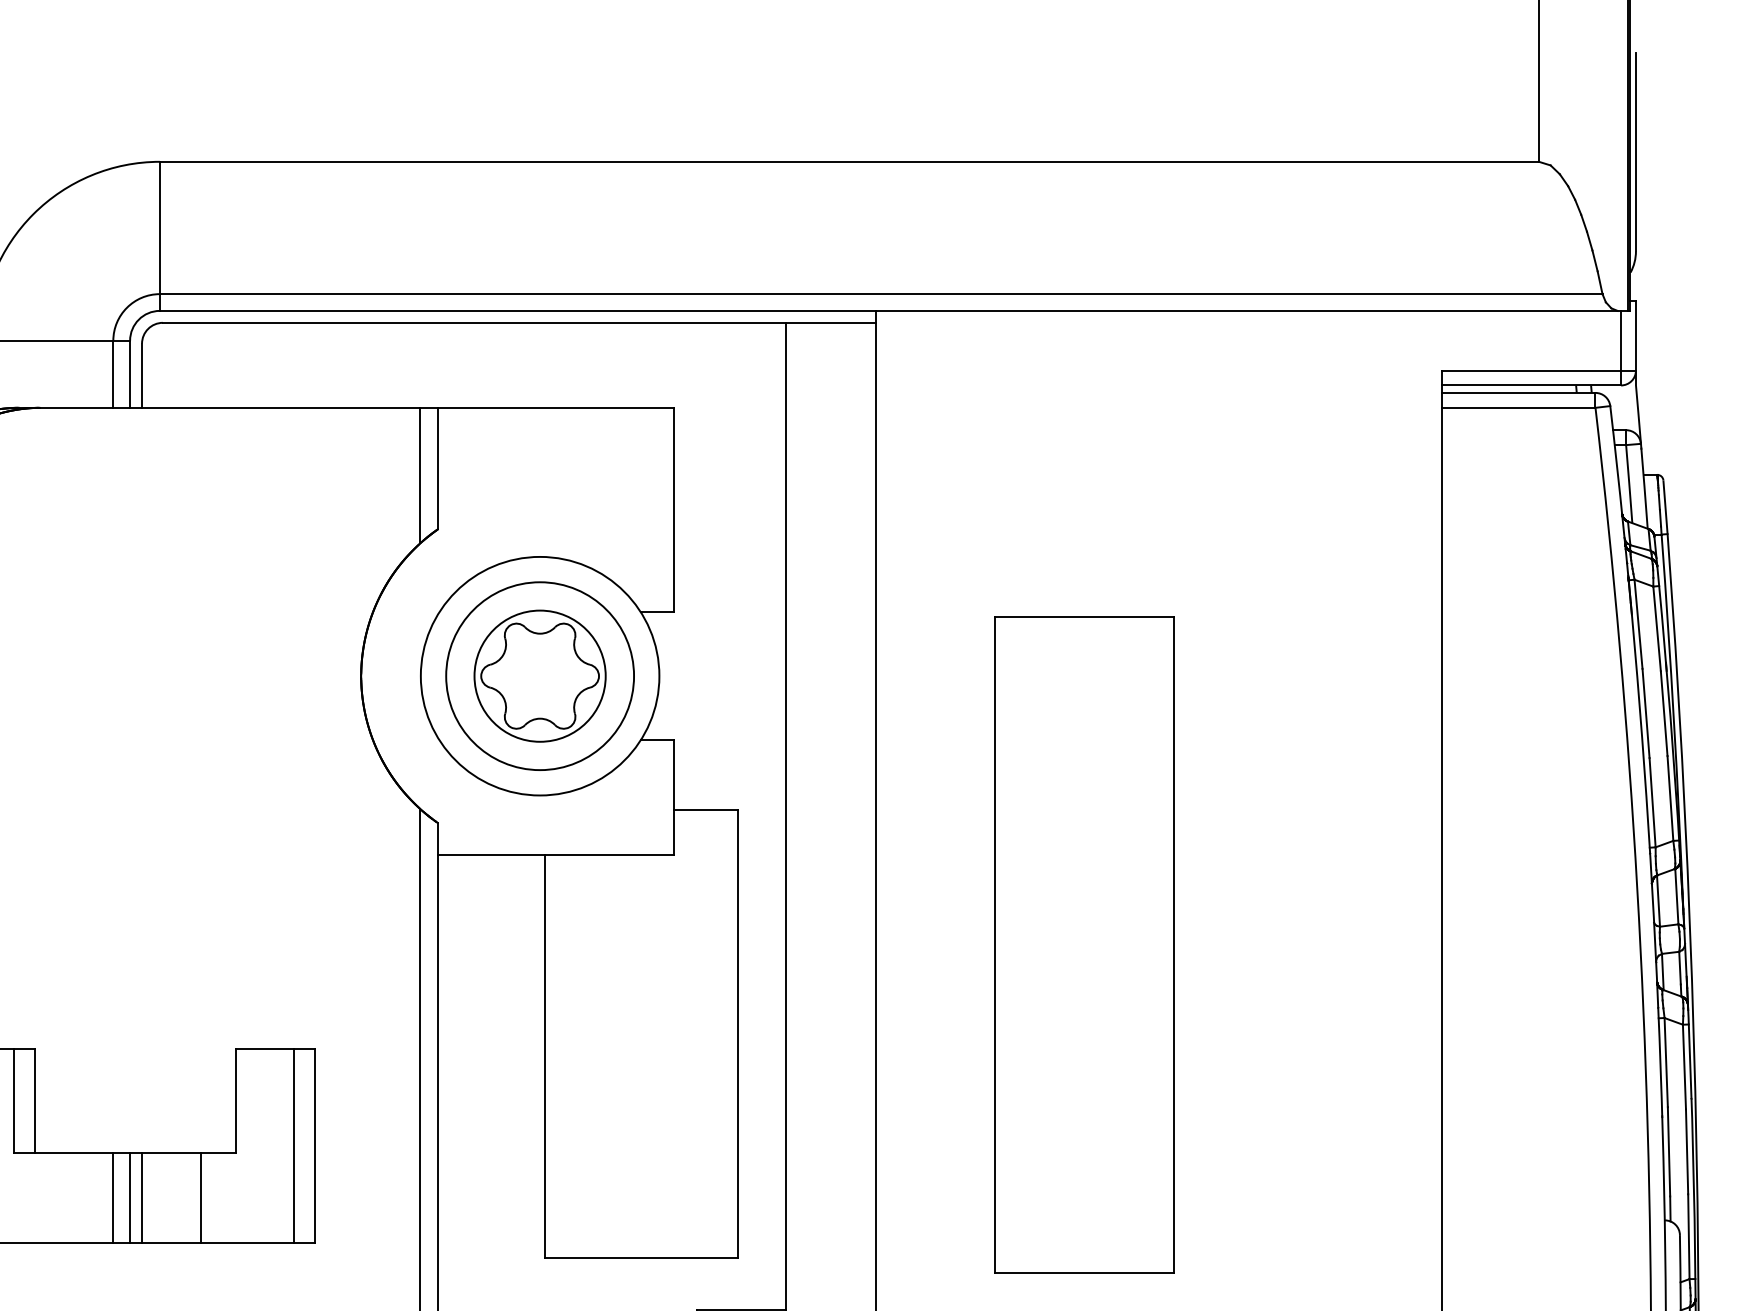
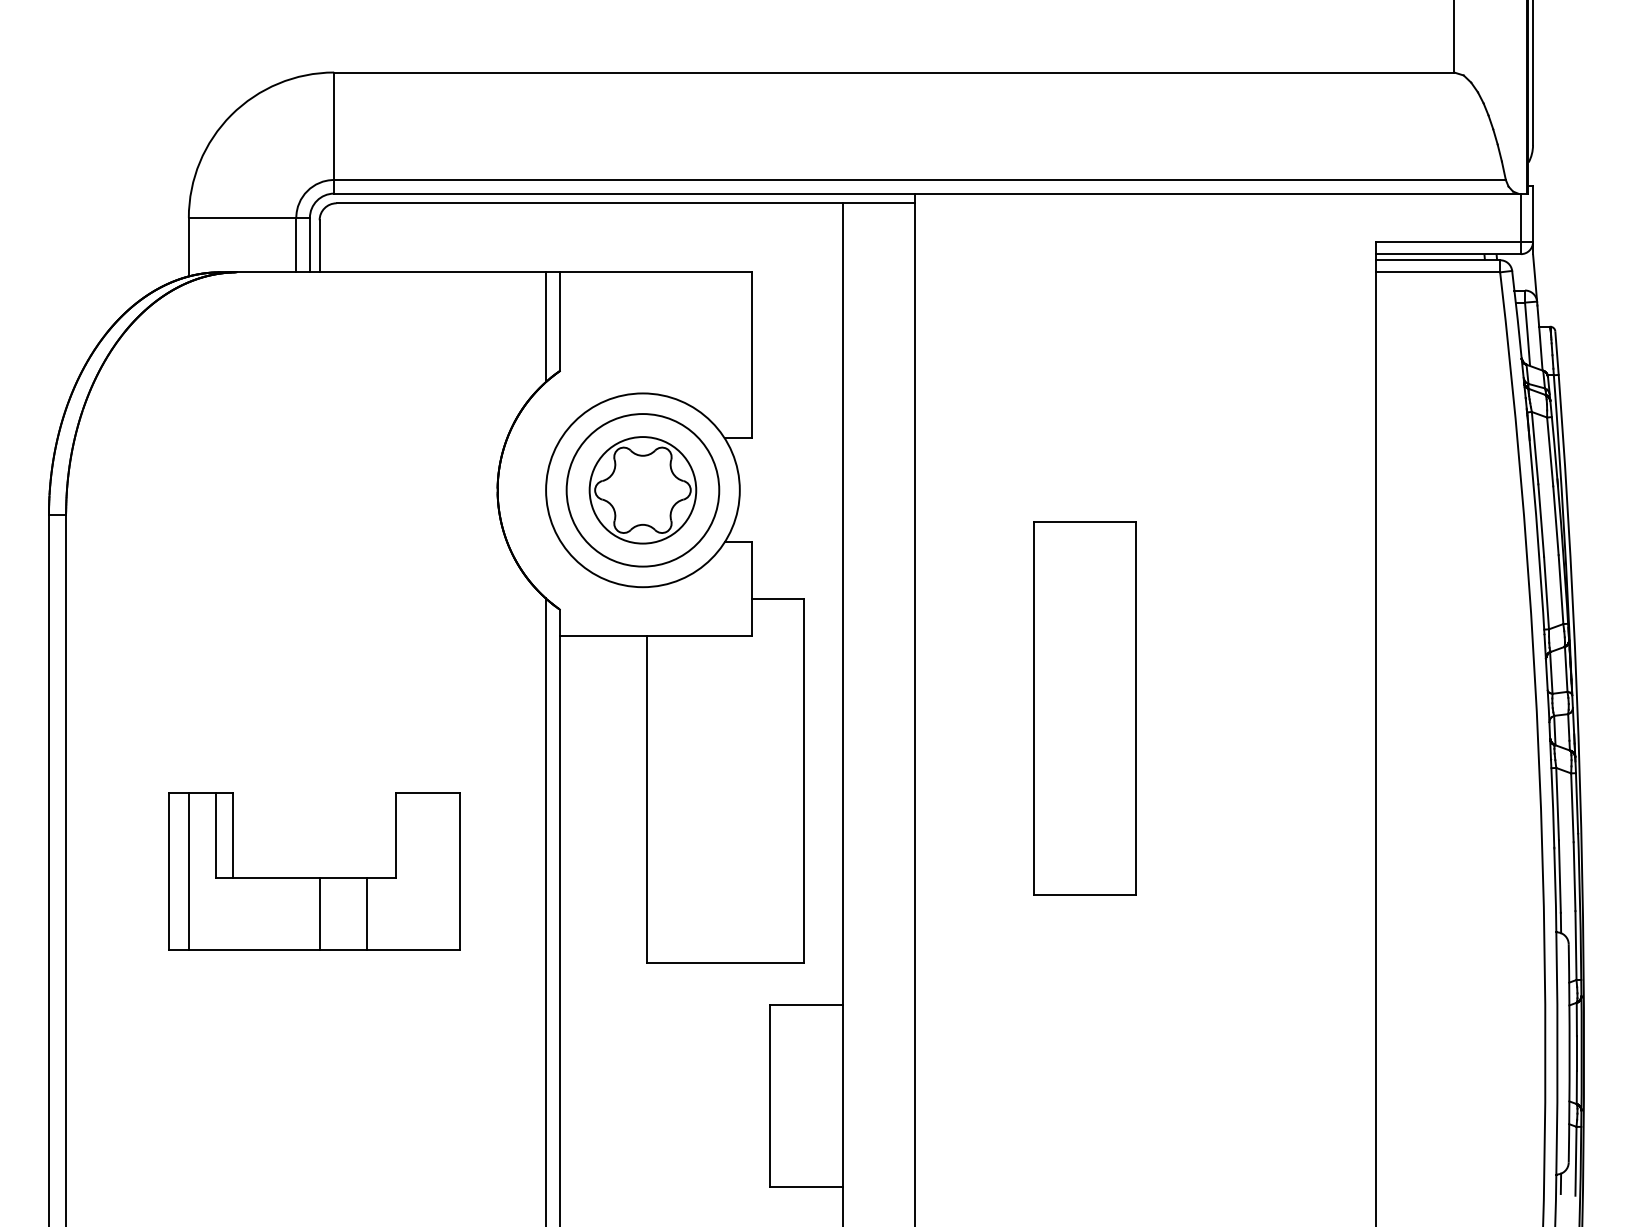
part: (1083, 944) -> (1084, 708), size x0.7
line: (293, 1145) -> (442, 871), removed
line: (113, 1197) -> (296, 913), removed
line: (129, 1197) -> (309, 913), removed

